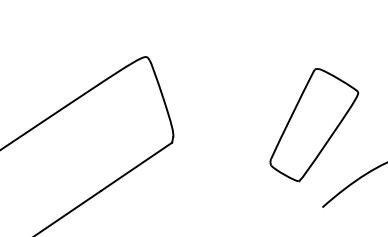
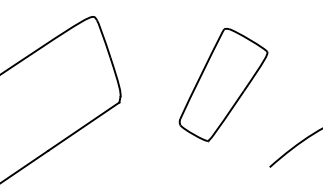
part: (314, 125) -> (223, 85), moved

